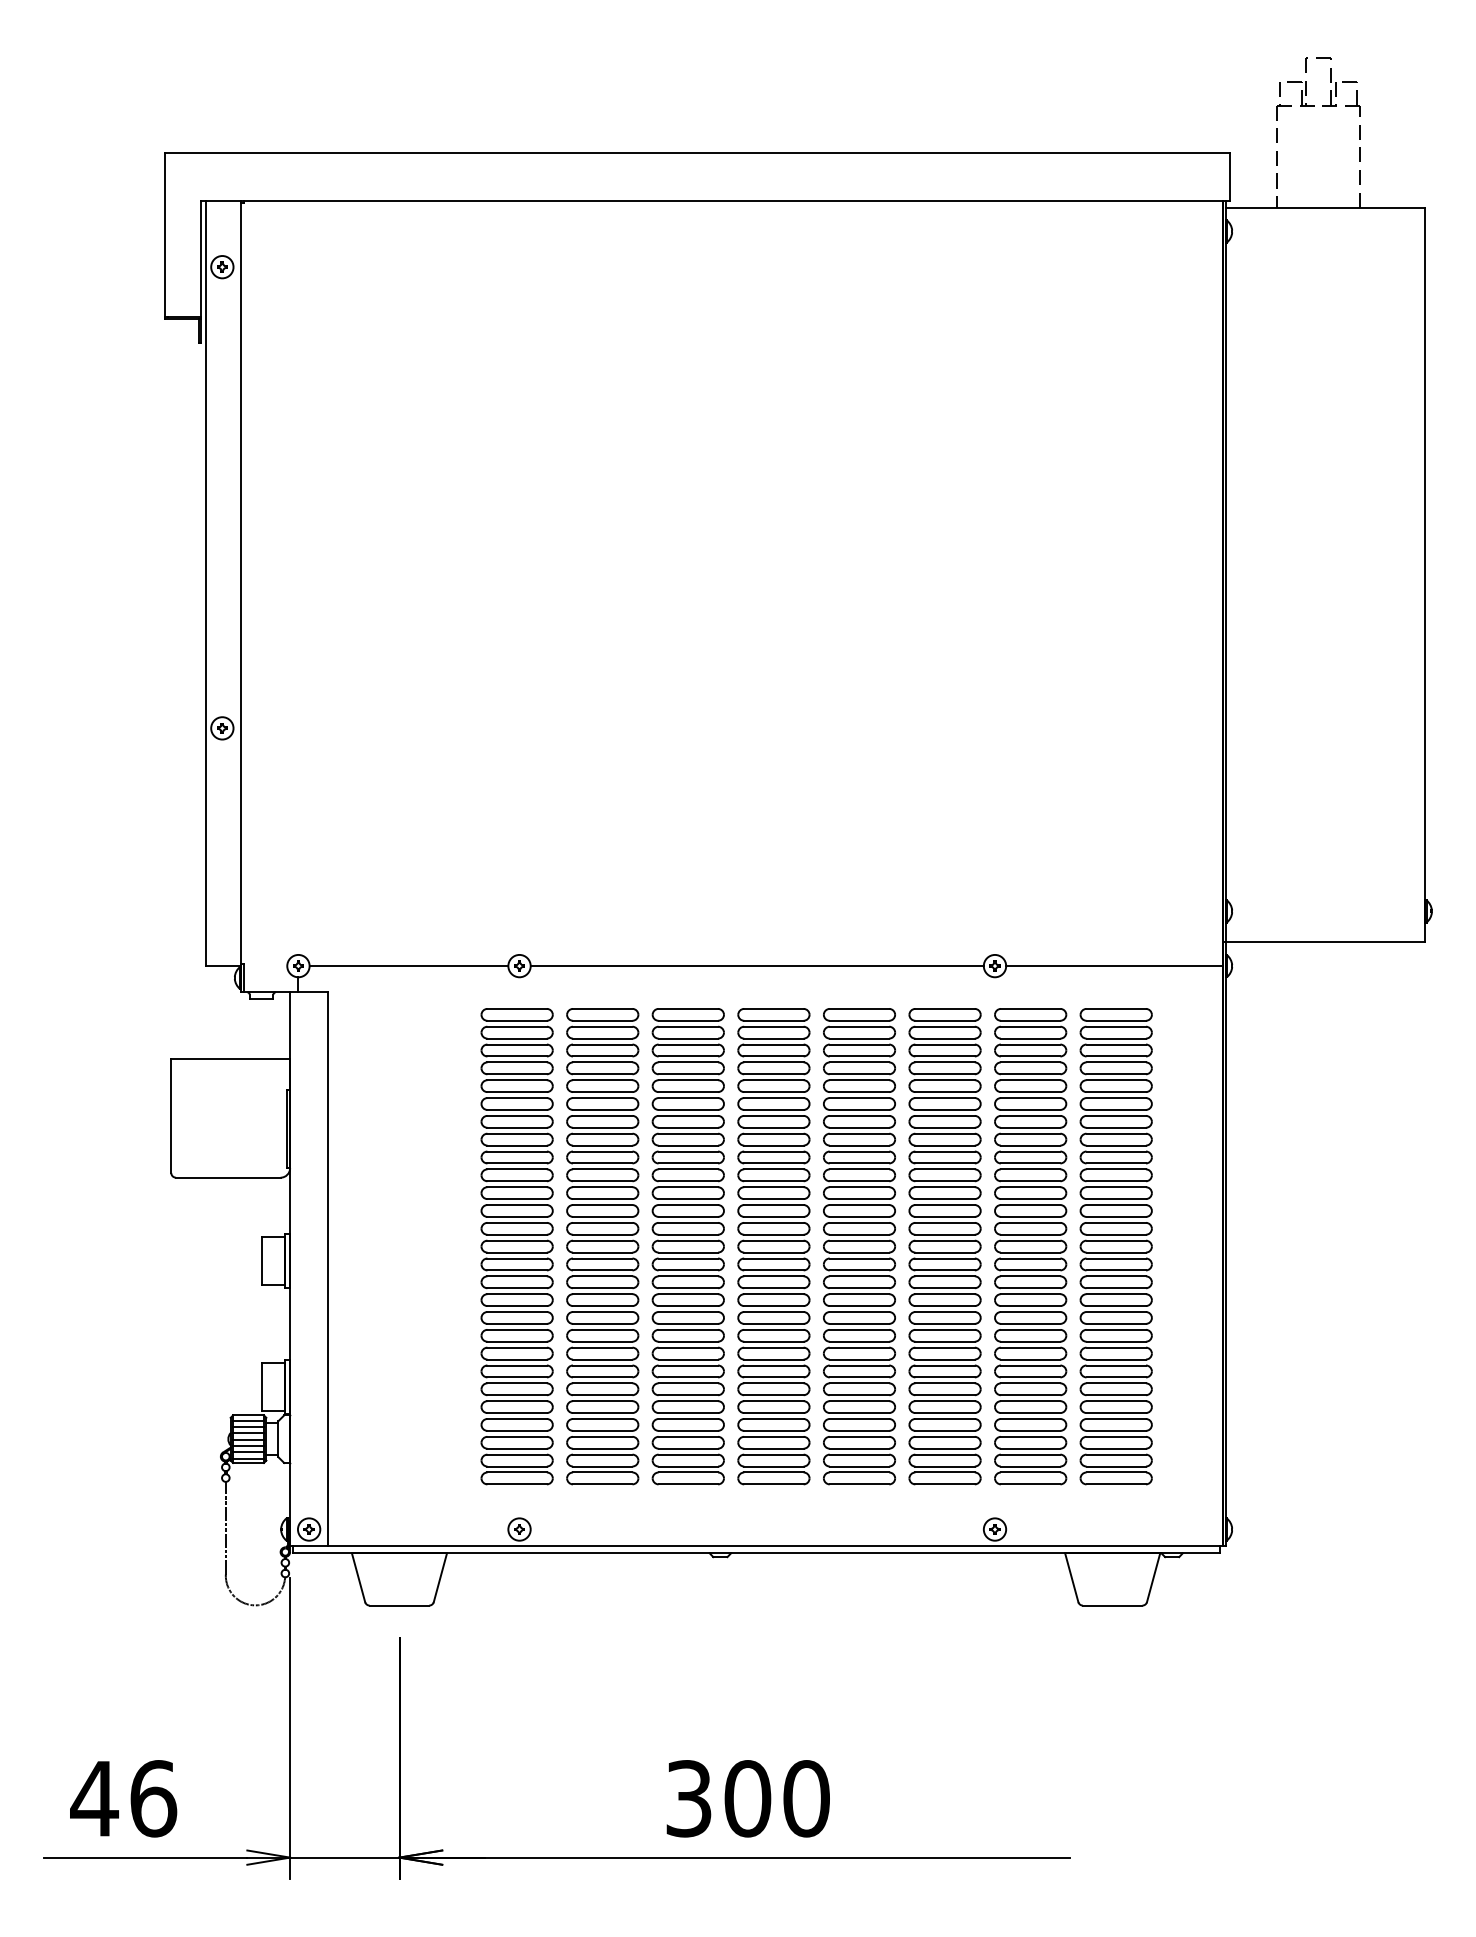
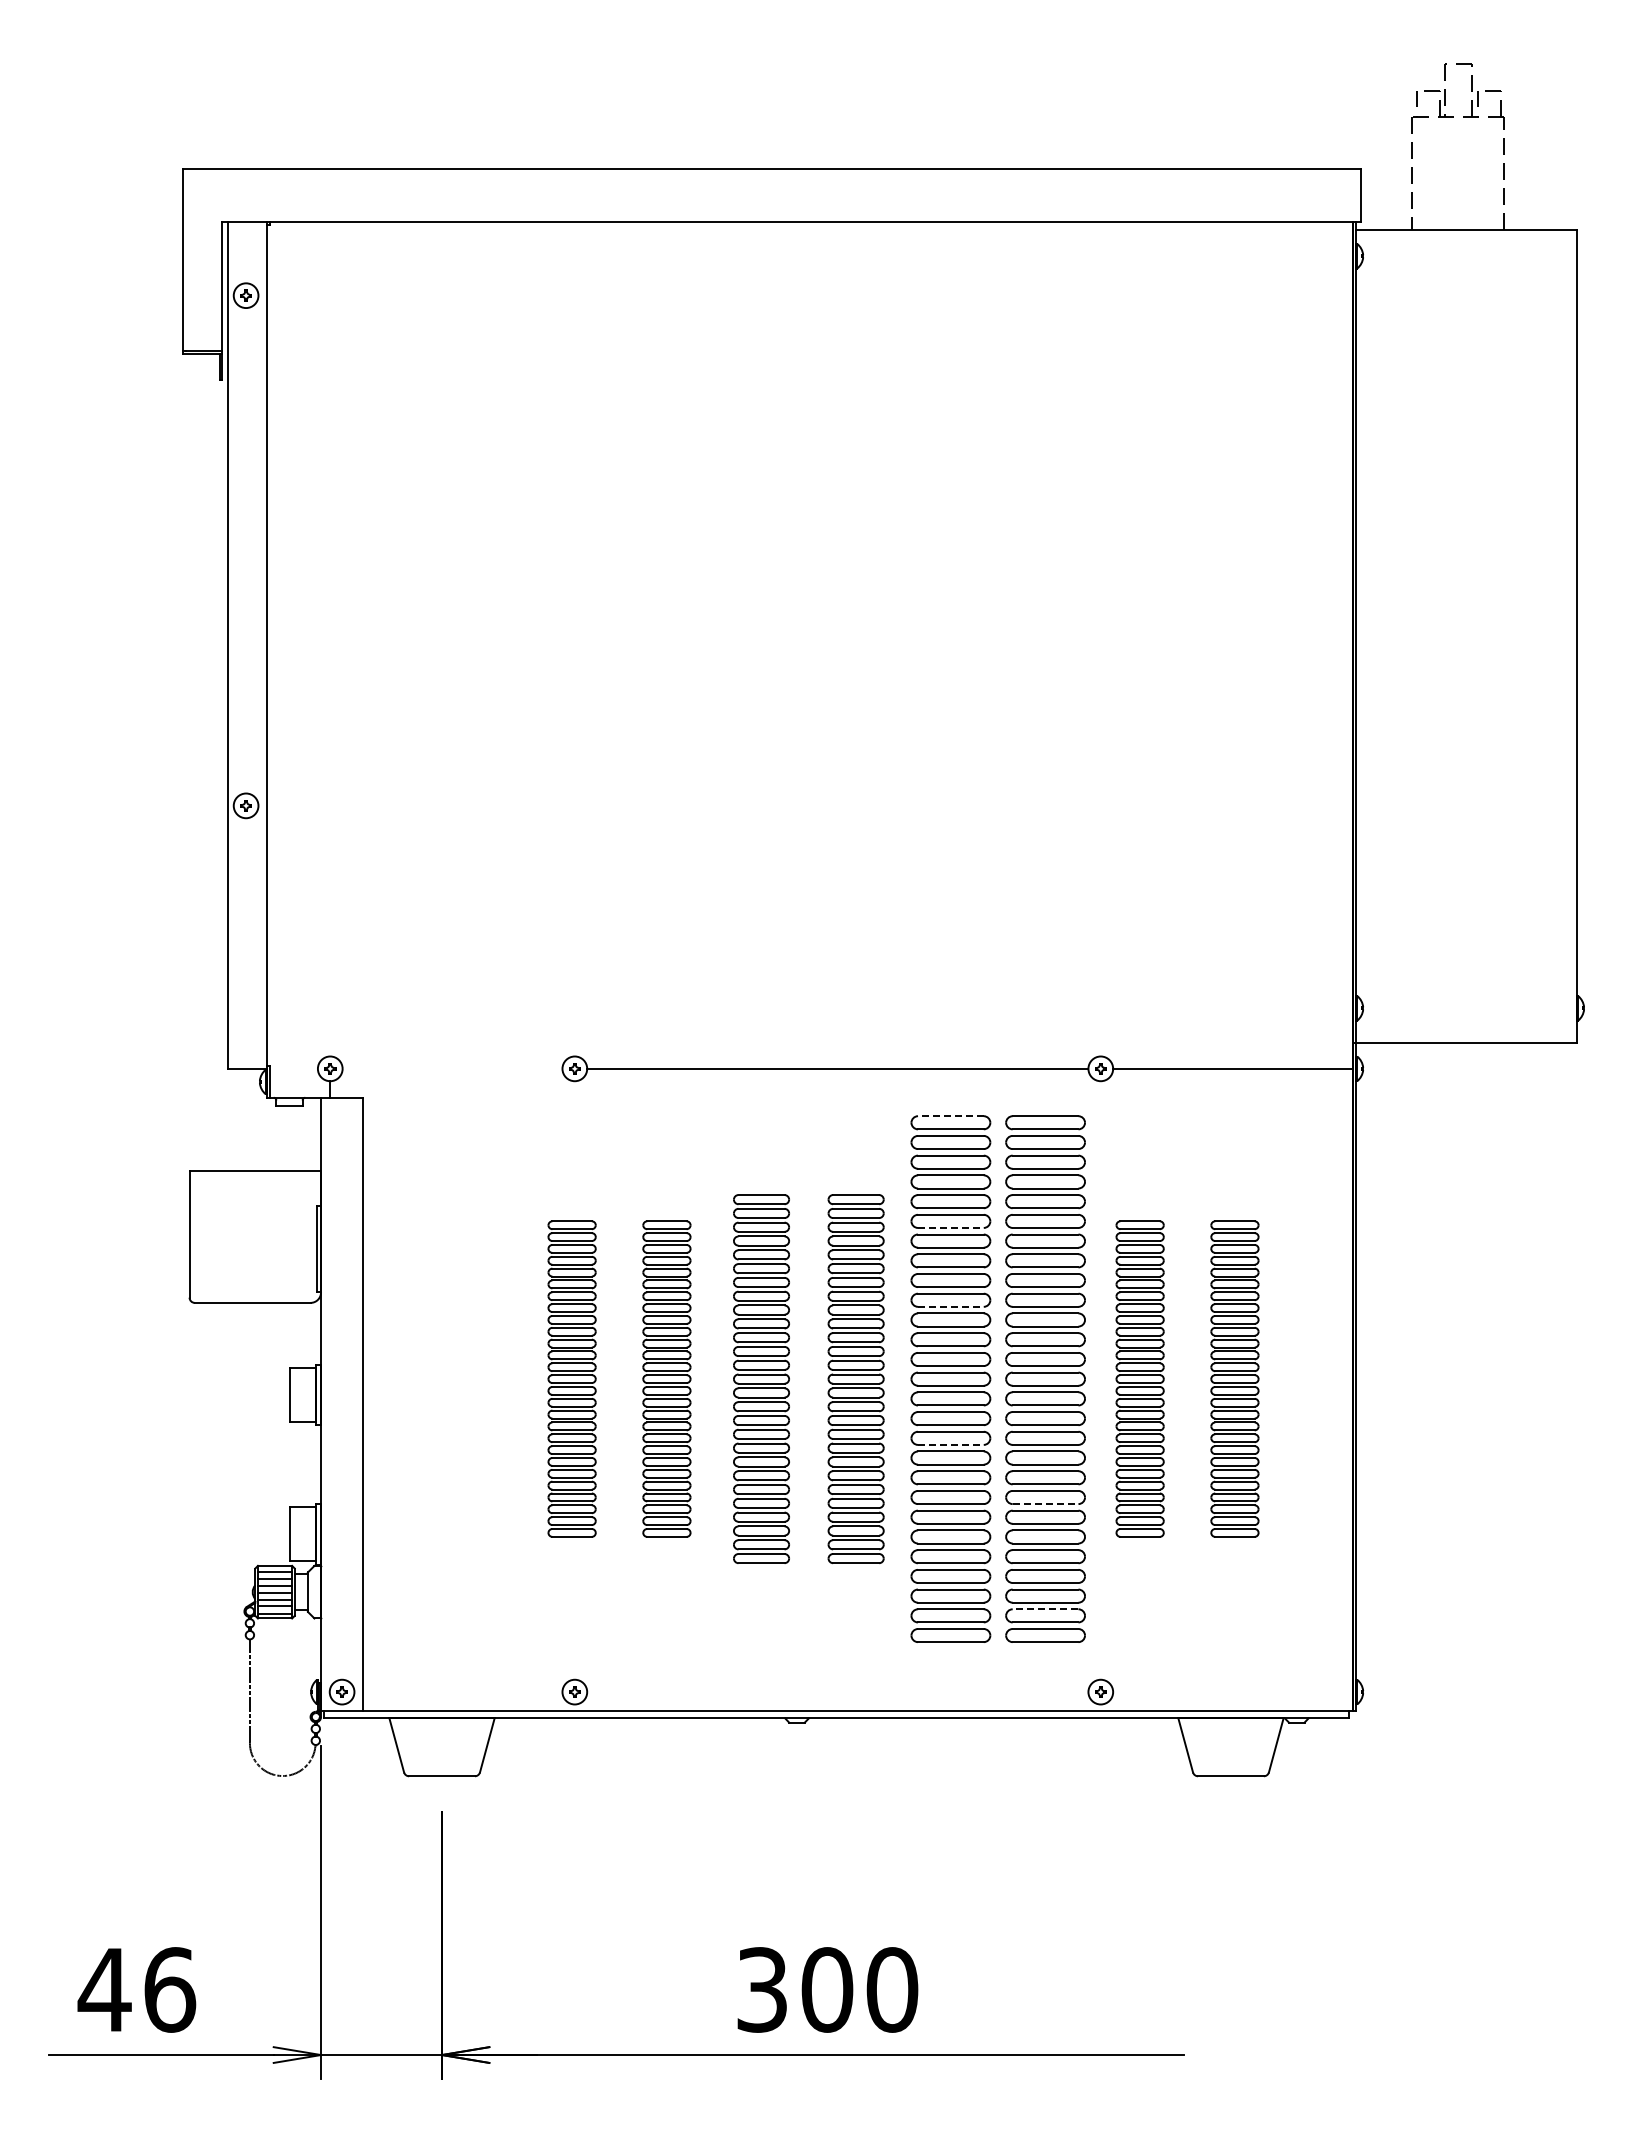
line: (408, 965) -> (452, 1068), removed
line: (859, 1009) -> (950, 1116), solid -> dashed
line: (859, 1109) -> (950, 1227), solid -> dashed
line: (859, 1180) -> (950, 1306), solid -> dashed
part: (516, 1246) -> (571, 1378), size x0.6
part: (602, 1246) -> (666, 1378), size x0.6
part: (688, 1246) -> (761, 1378), size x0.7
part: (773, 1246) -> (855, 1378), size x0.7
part: (1029, 1246) -> (1139, 1378), size x0.6
part: (1115, 1246) -> (1234, 1378), size x0.6
line: (859, 1305) -> (950, 1444), solid -> dashed
line: (945, 1359) -> (1045, 1504), solid -> dashed
line: (945, 1454) -> (1045, 1609), solid -> dashed

